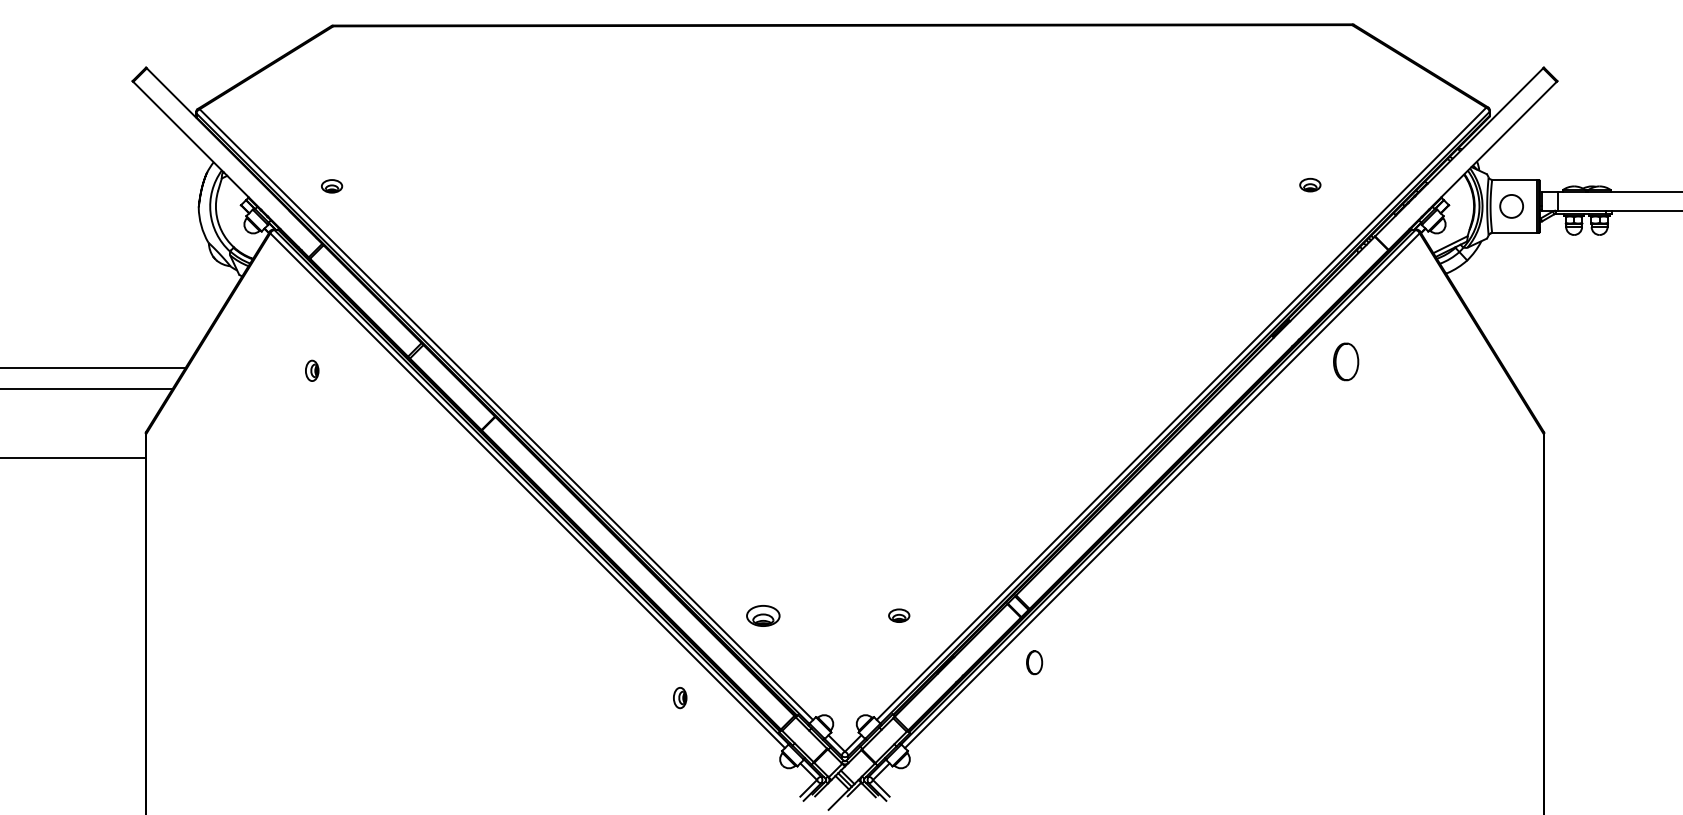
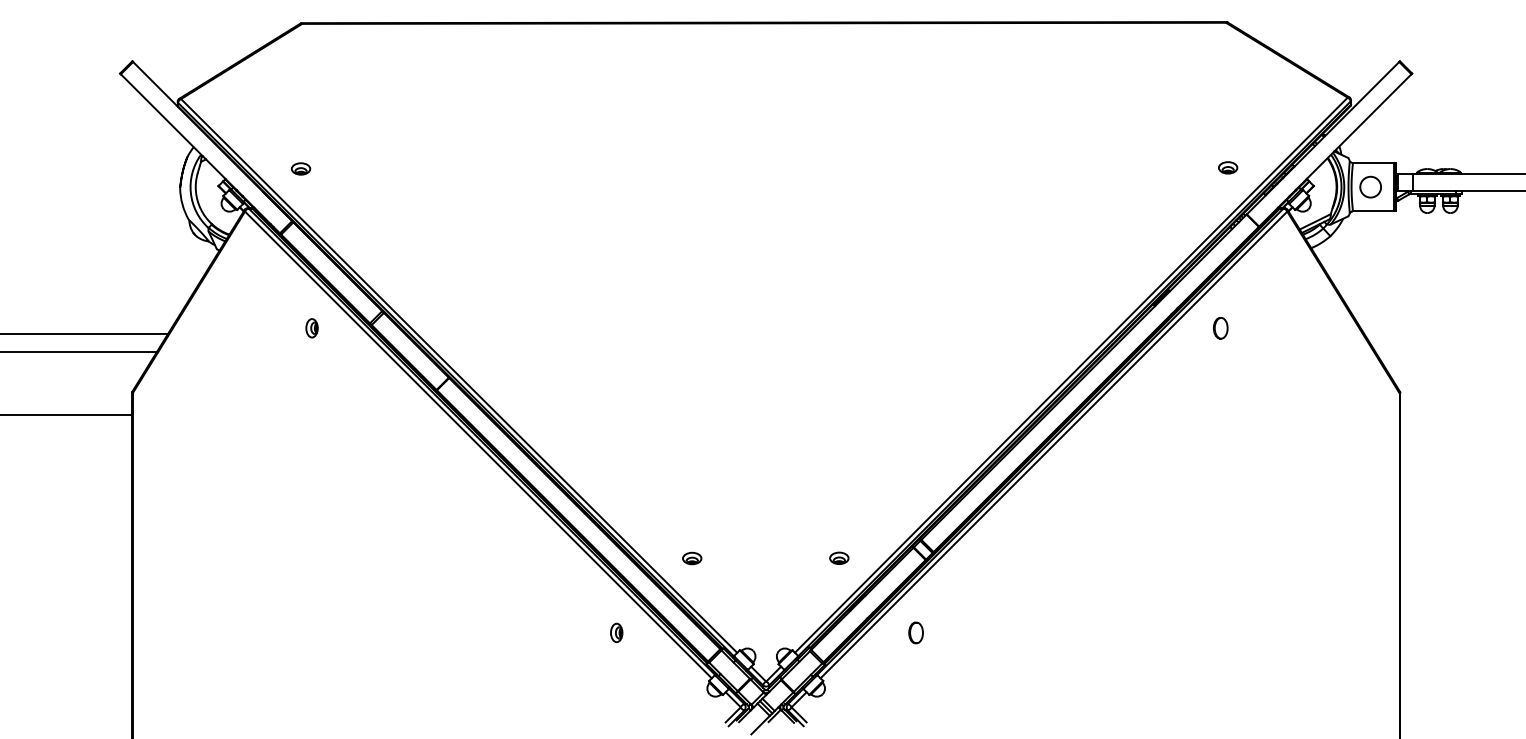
part: (1310, 184) -> (1228, 167), moved
part: (1346, 362) -> (1220, 328), size x0.62
part: (311, 371) -> (311, 328), moved
part: (899, 614) -> (839, 557), moved
part: (763, 615) -> (692, 558), size x0.62
part: (1033, 662) -> (915, 632), moved

